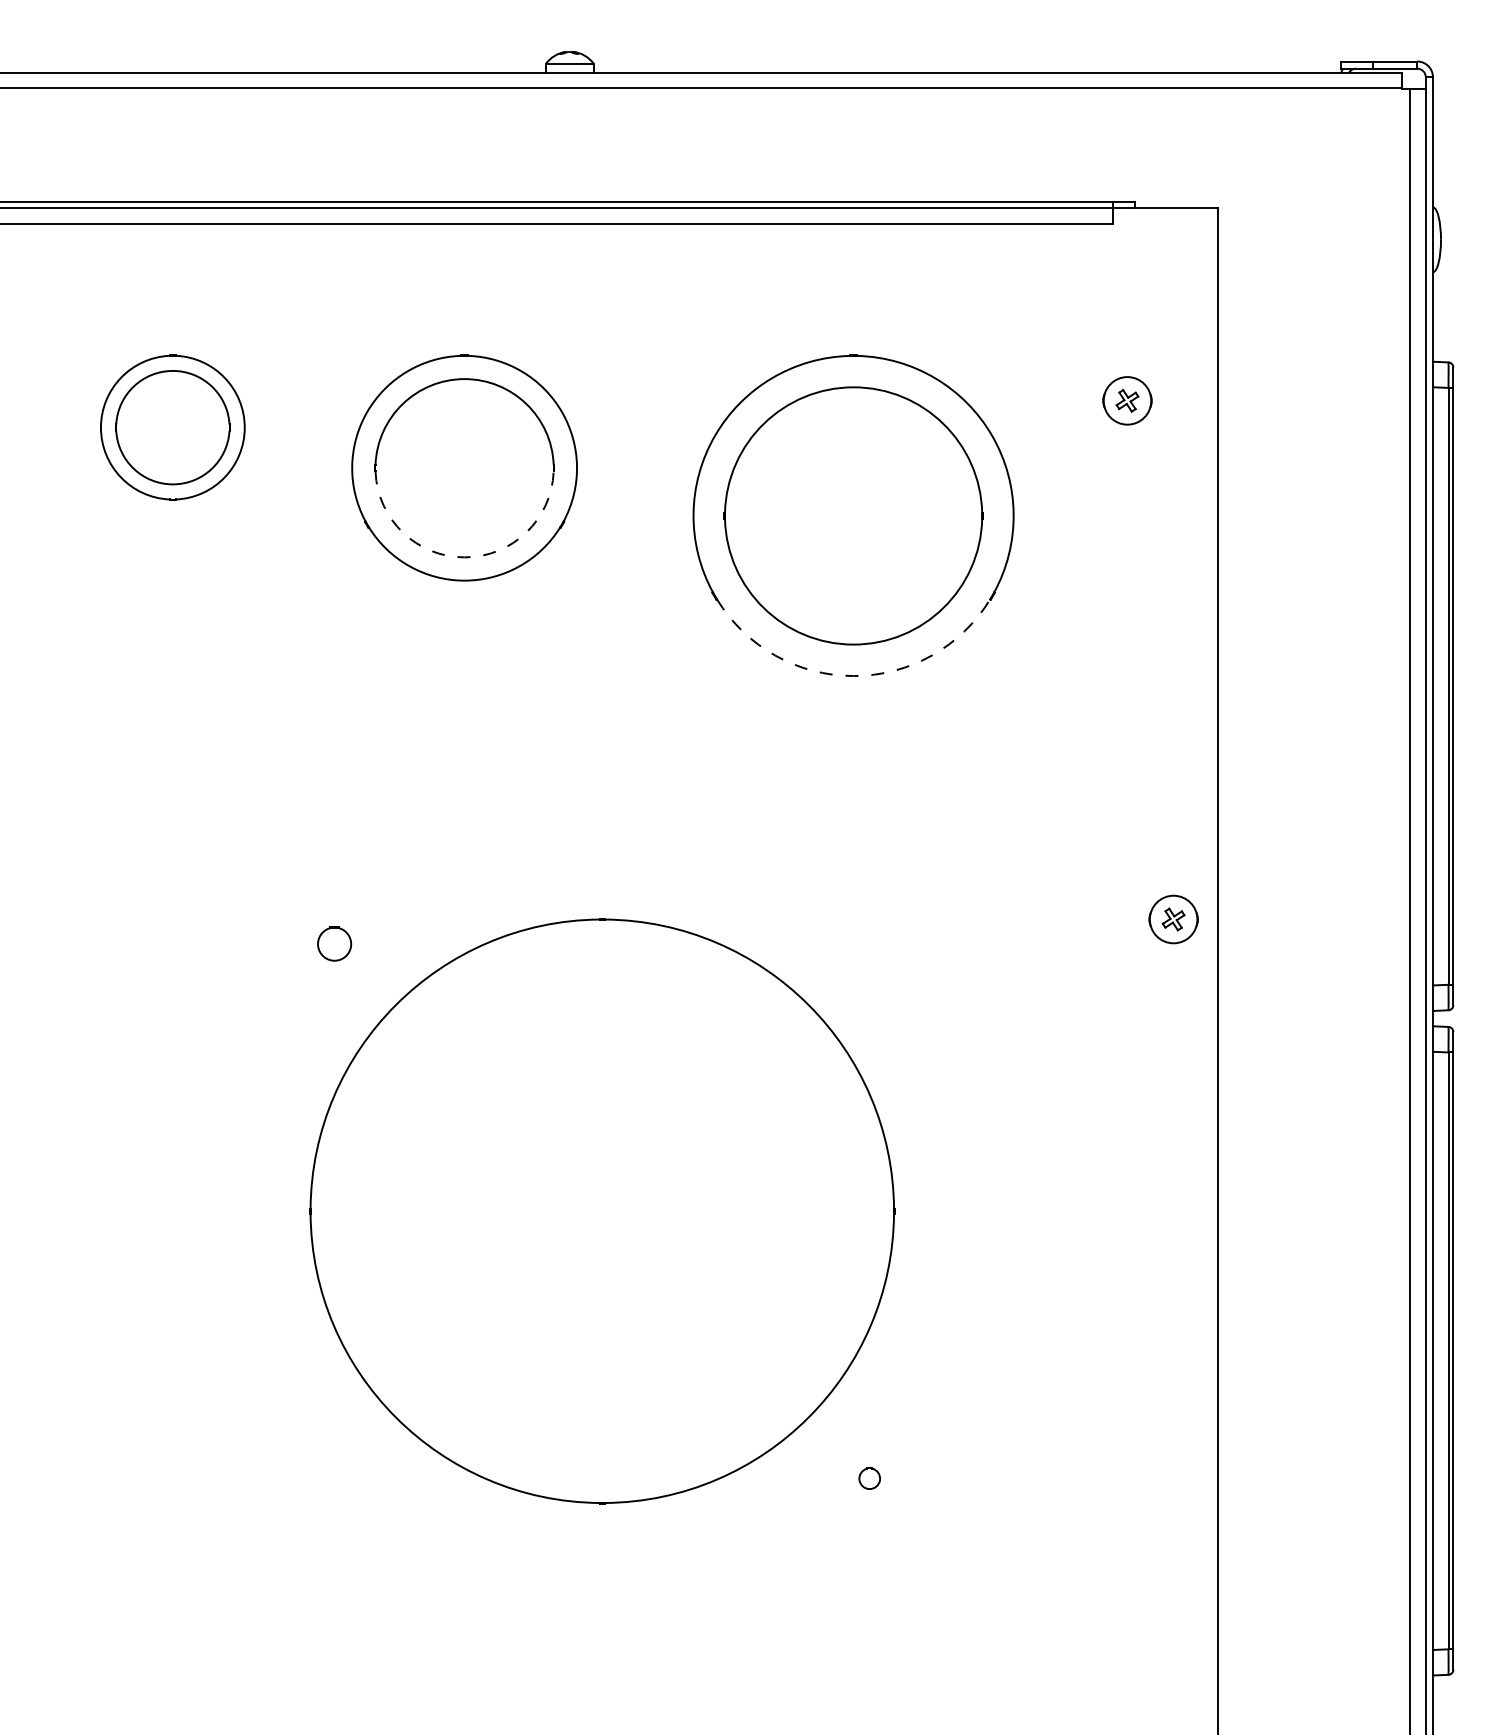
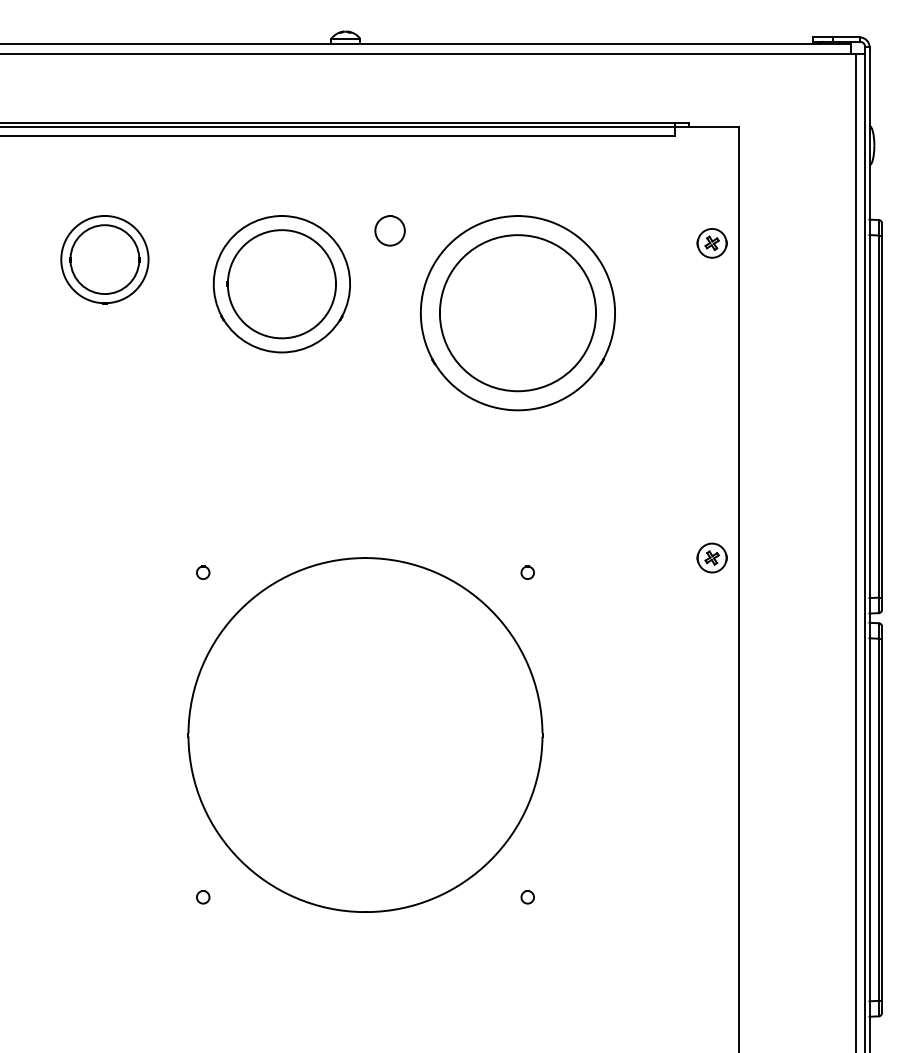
part: (641, 379) -> (389, 230), added
part: (1126, 401) -> (711, 243), moved
arc: (463, 557) -> (281, 338), dashed -> solid
arc: (852, 676) -> (517, 410), dashed -> solid
part: (335, 943) -> (203, 572), size x0.62
part: (869, 943) -> (527, 572), added
part: (335, 1478) -> (203, 897), added

